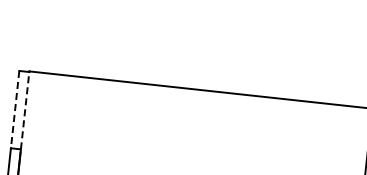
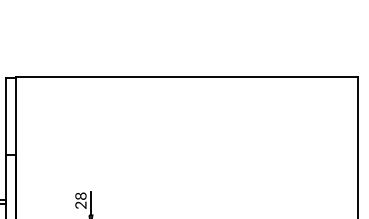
line: (14, 109) -> (5, 116), dashed -> solid
line: (24, 110) -> (15, 116), dashed -> solid

